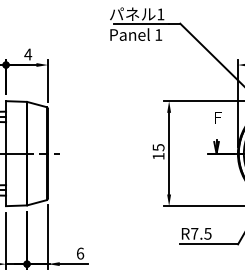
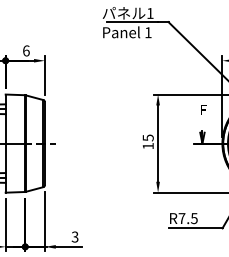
text: (27, 54) -> (25, 50), 4 -> 6
text: (79, 253) -> (74, 236), 6 -> 3

